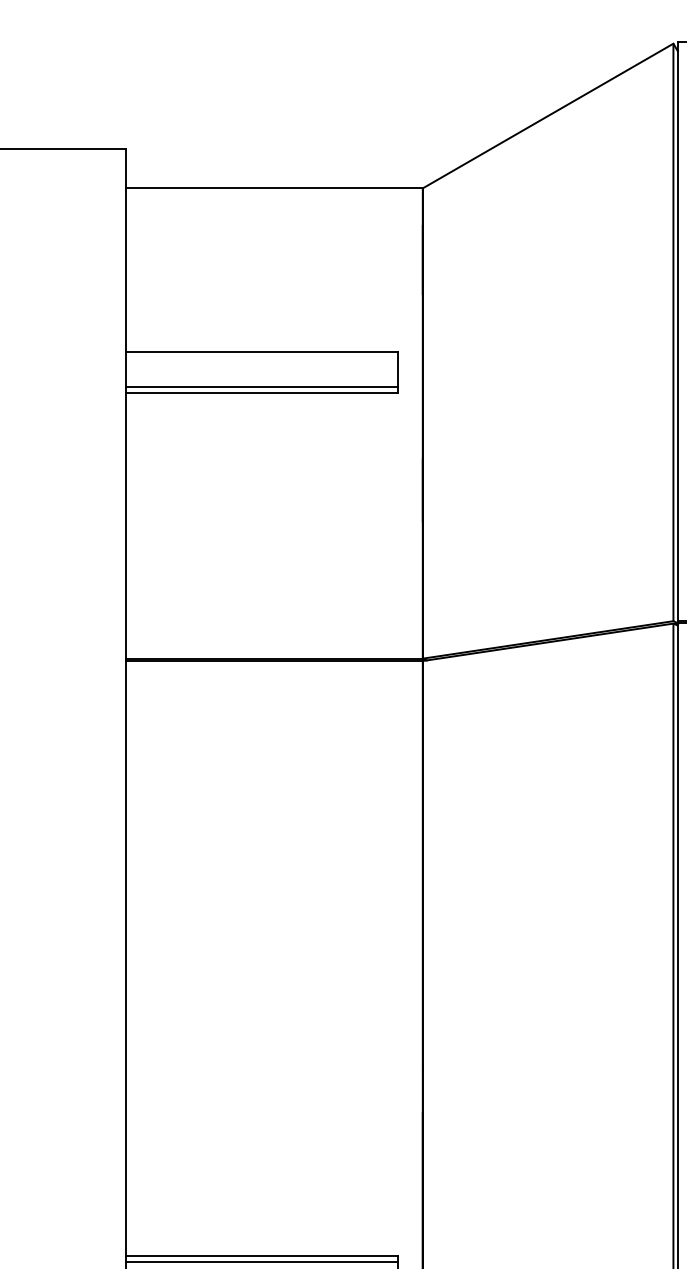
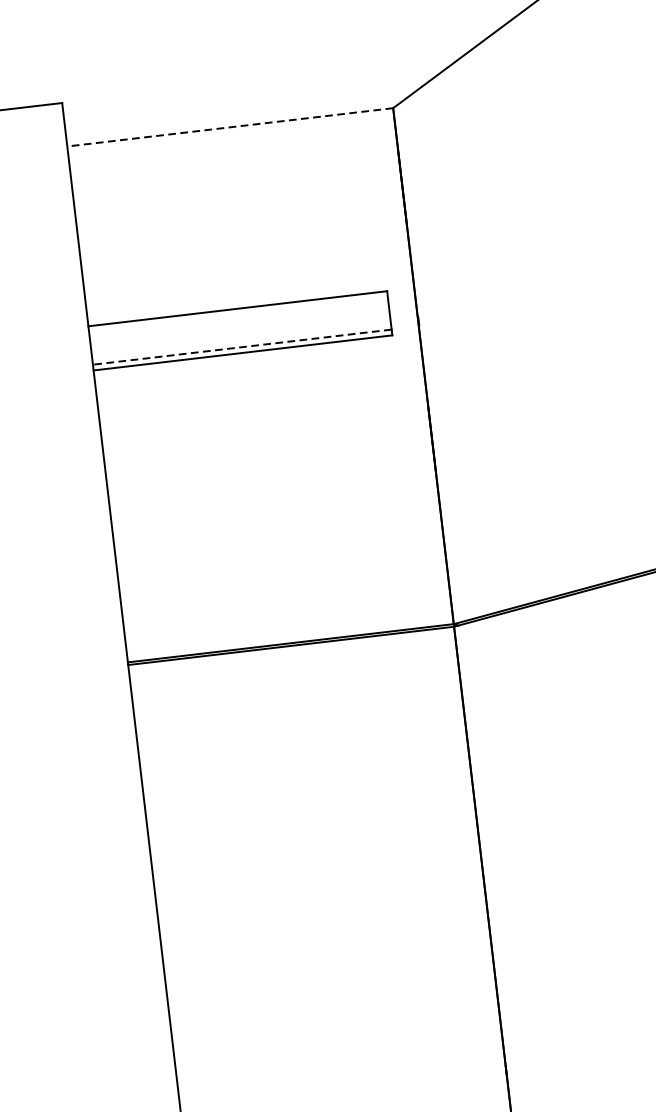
line: (274, 188) -> (230, 127), solid -> dashed
line: (261, 387) -> (241, 347), solid -> dashed

